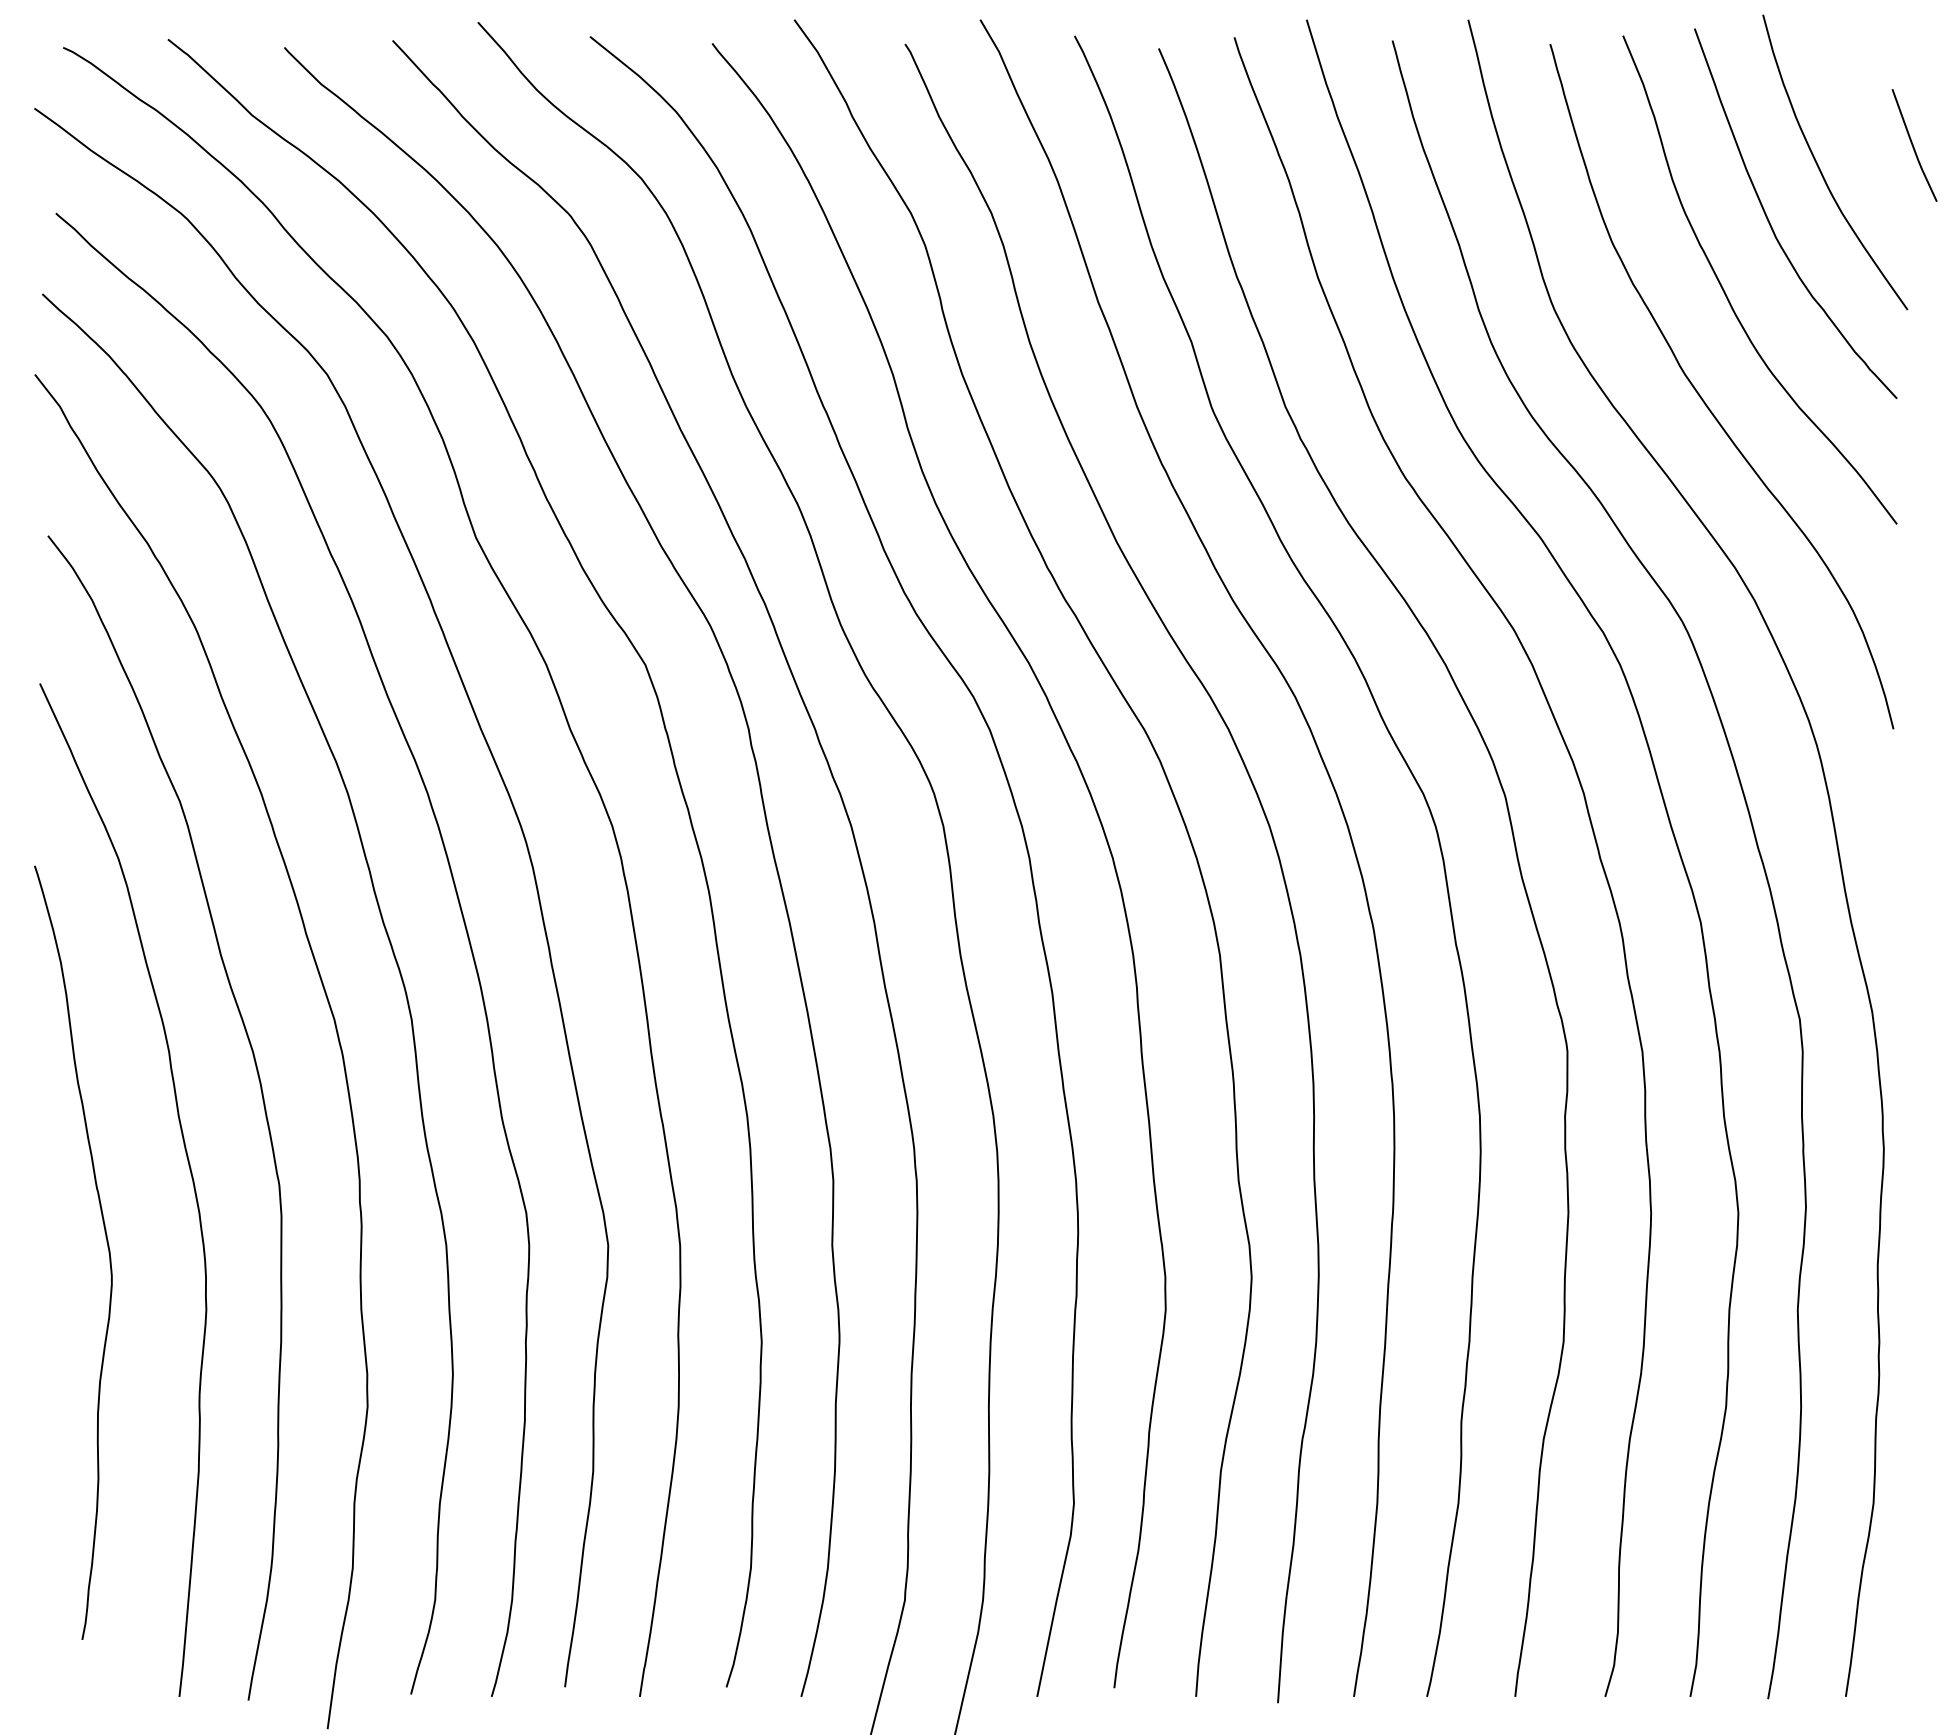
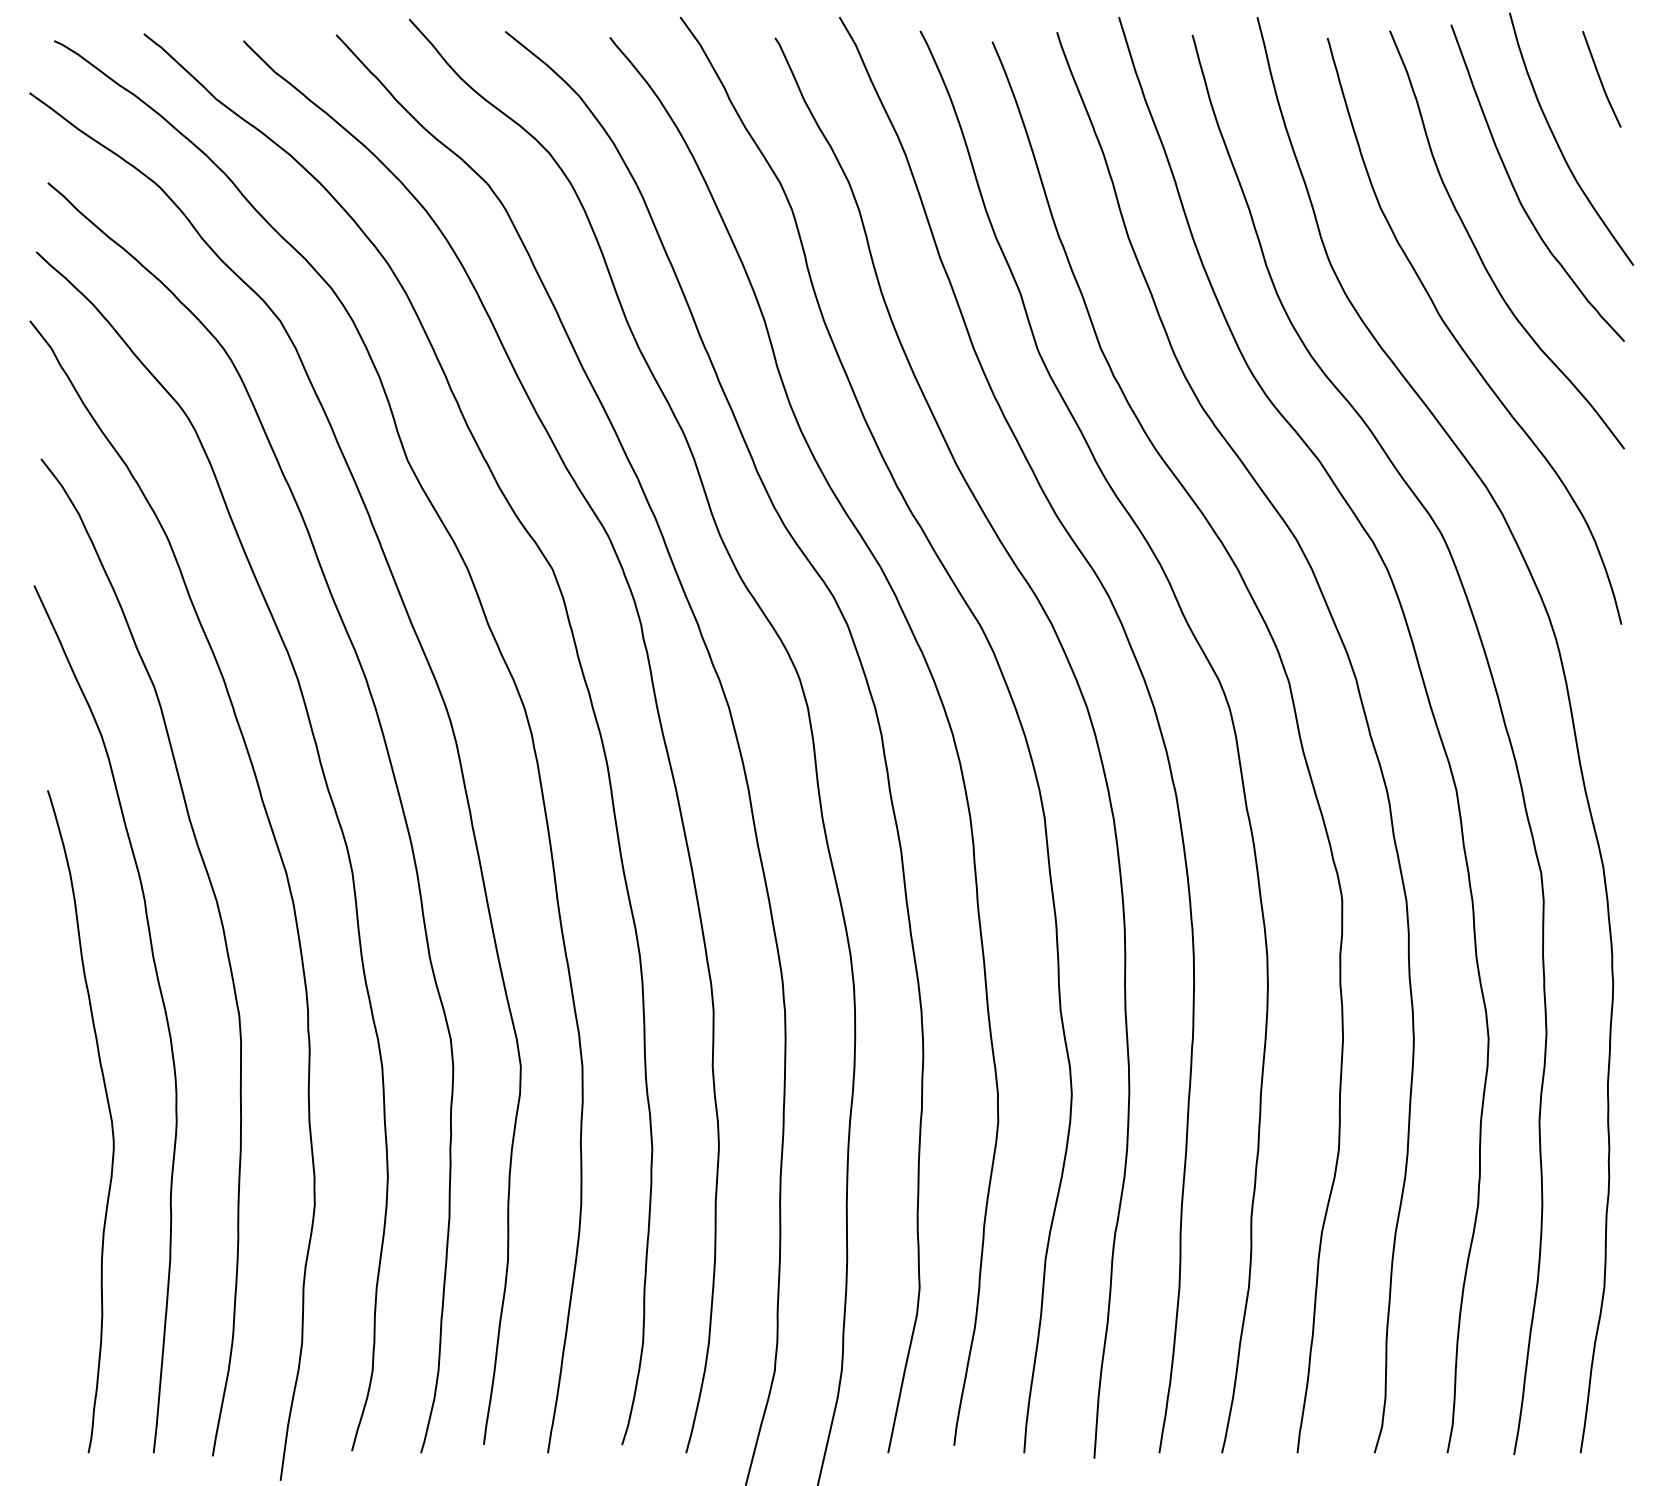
line: (1913, 145) -> (1600, 79), moved
curve: (107, 1247) -> (110, 1117), moved

